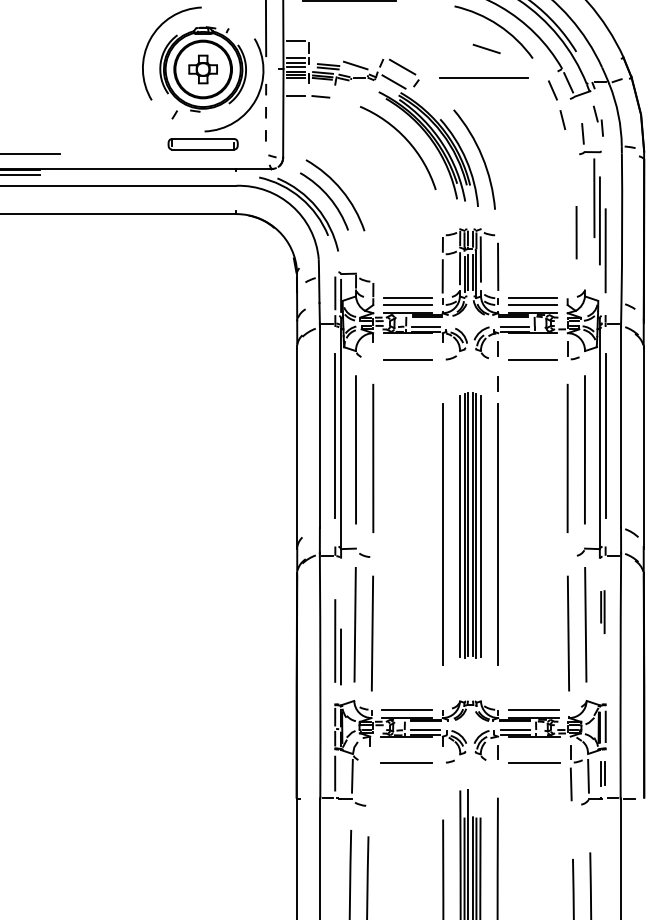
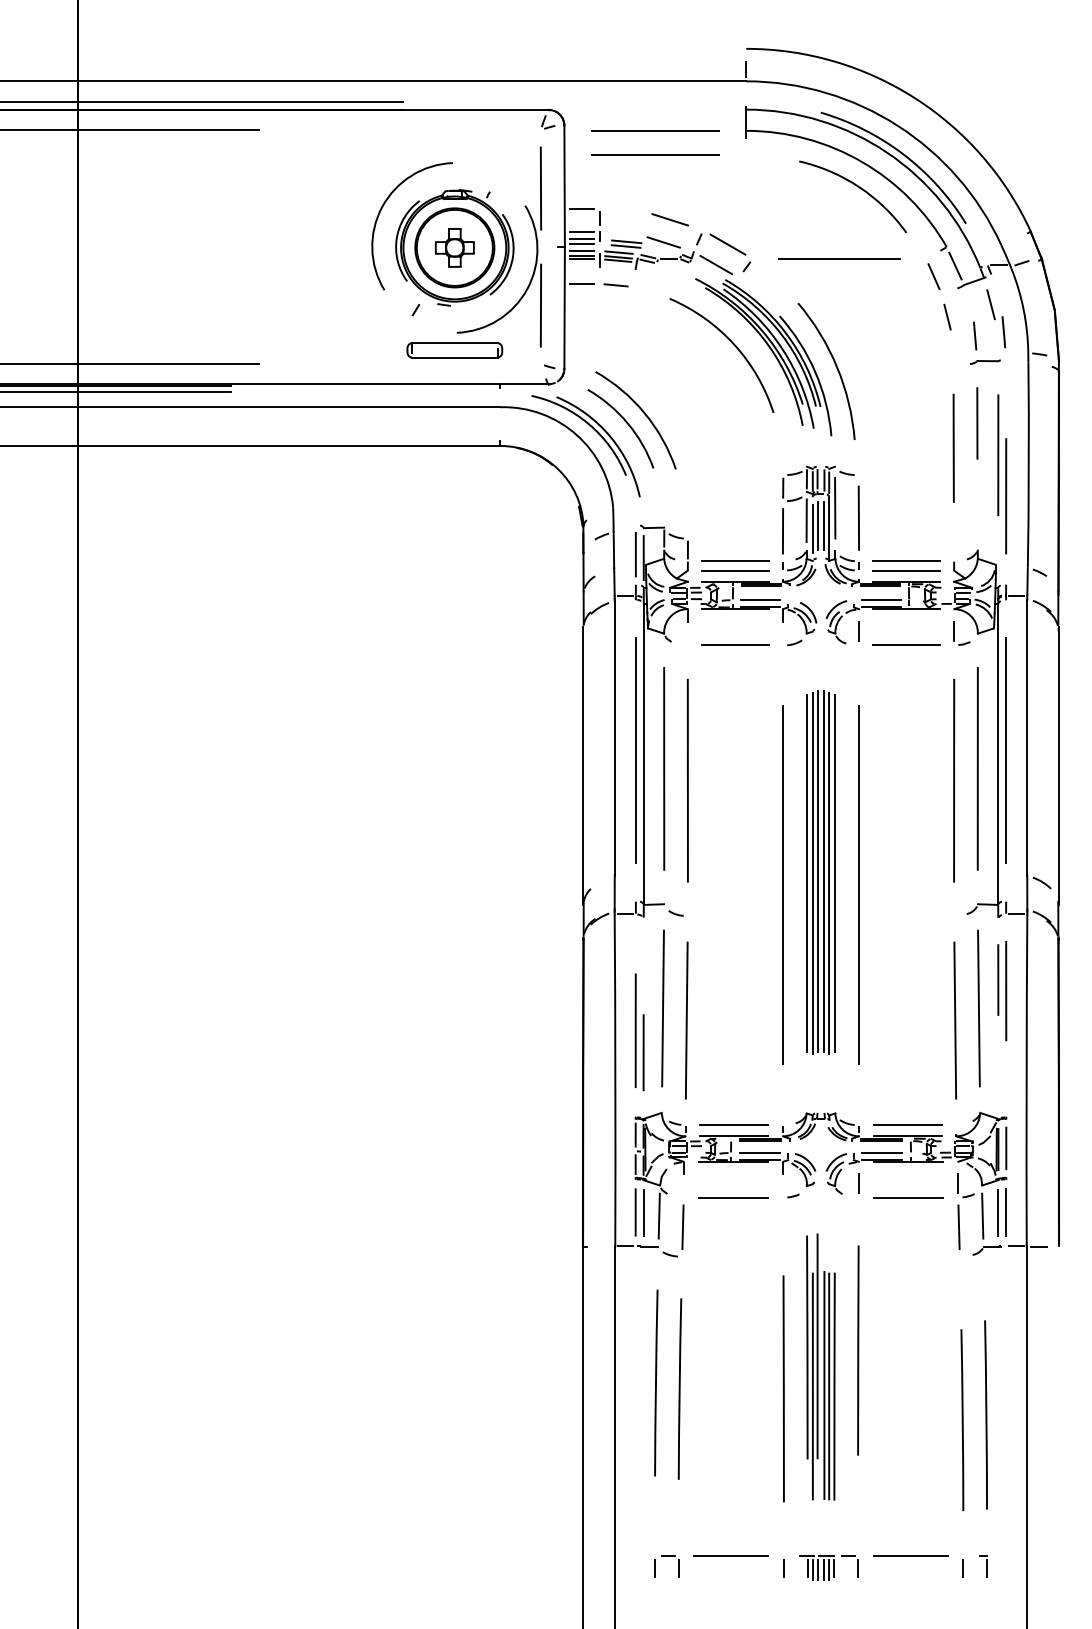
line: (486, 48) -> (669, 219), moved
line: (265, 111) -> (540, 305), dashed -> solid
part: (598, 121) -> (996, 318), size x1.43
line: (594, 197) -> (953, 447), moved
line: (576, 232) -> (977, 423), moved
line: (497, 384) -> (858, 679), removed
part: (602, 612) -> (1002, 991), size x1.67
line: (340, 773) -> (643, 1212), added
part: (602, 773) -> (1001, 1212), size x1.43
line: (369, 784) -> (682, 1227), added

